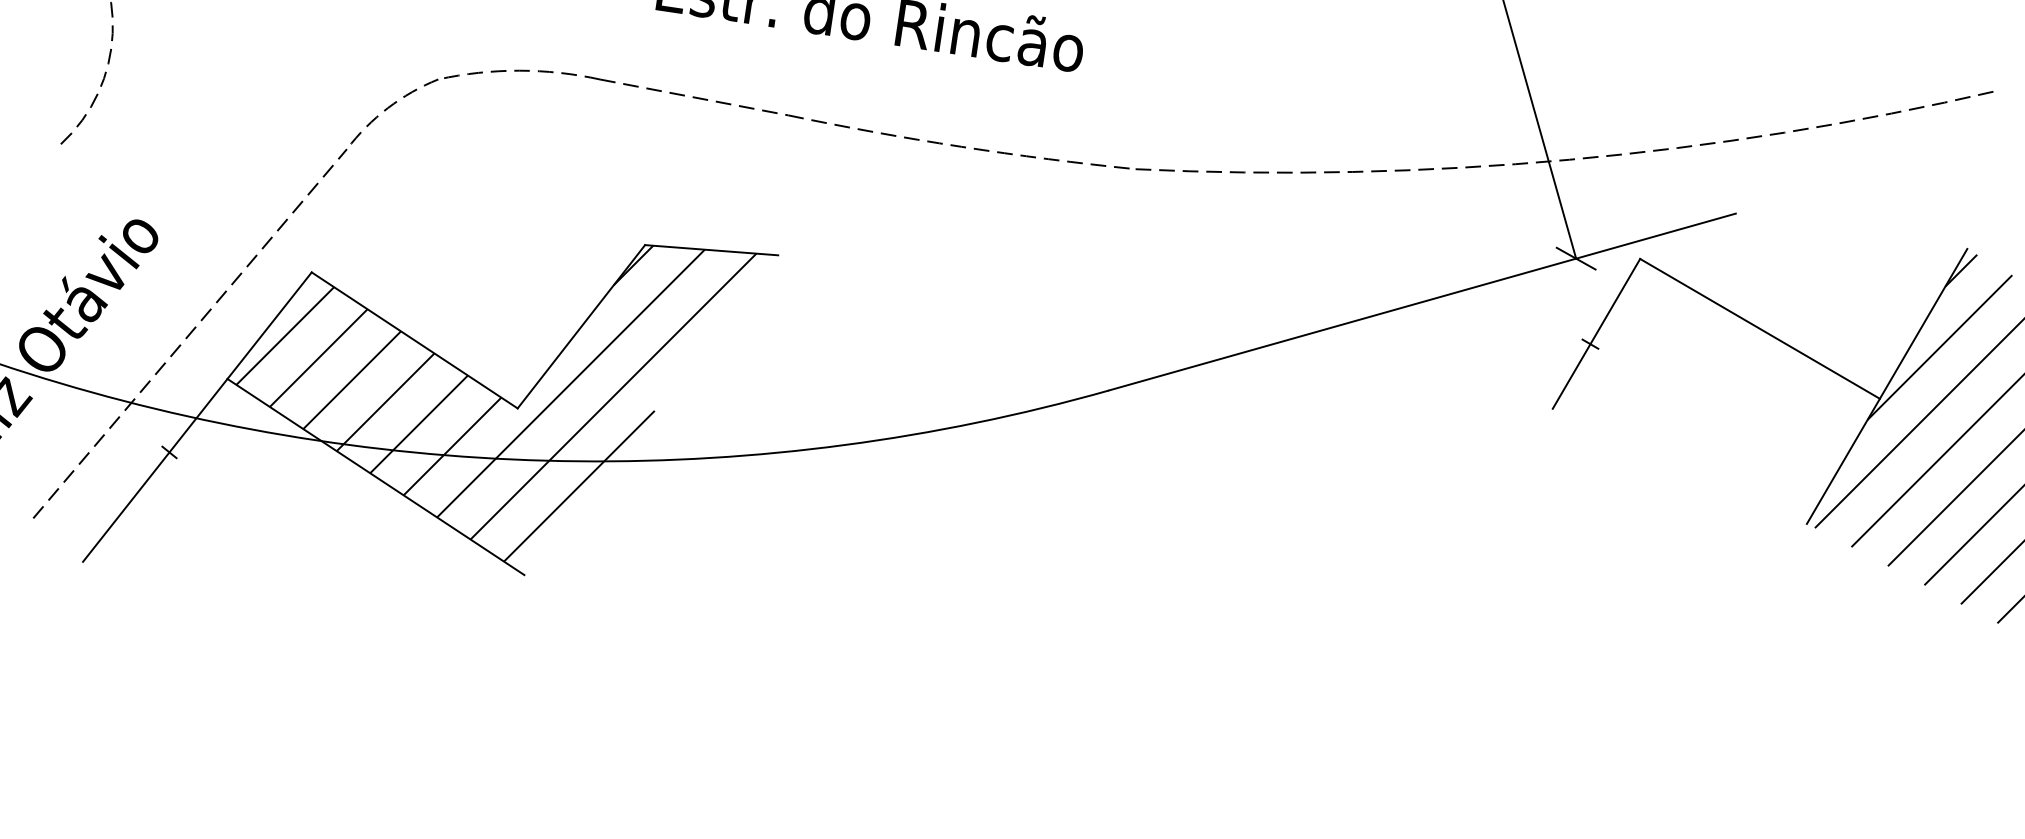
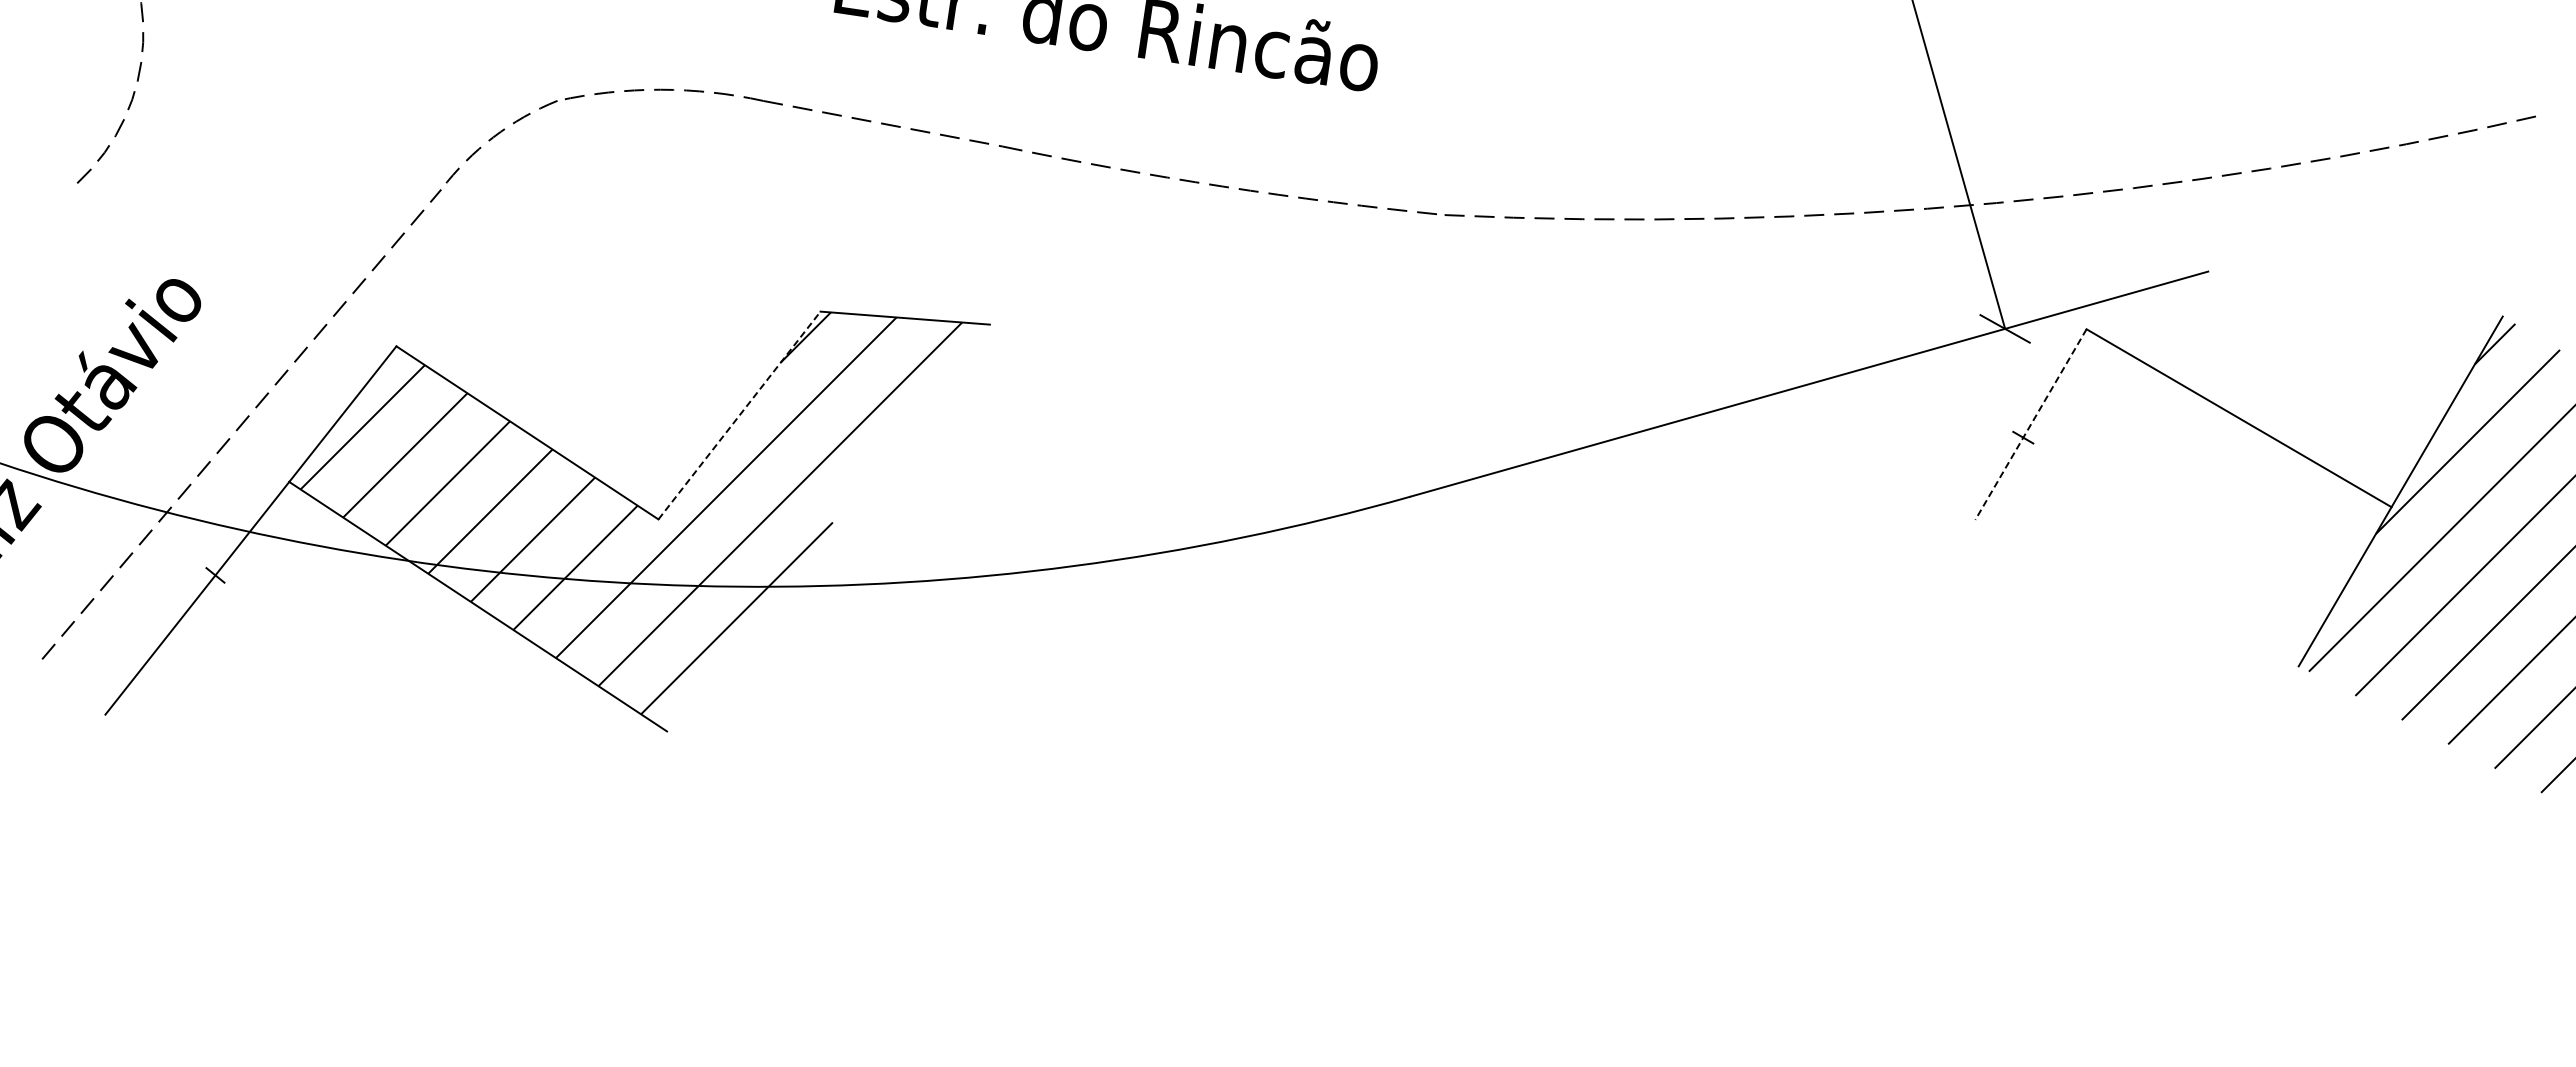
line: (581, 326) -> (739, 415), solid -> dashed
line: (1596, 334) -> (2030, 425), solid -> dashed

